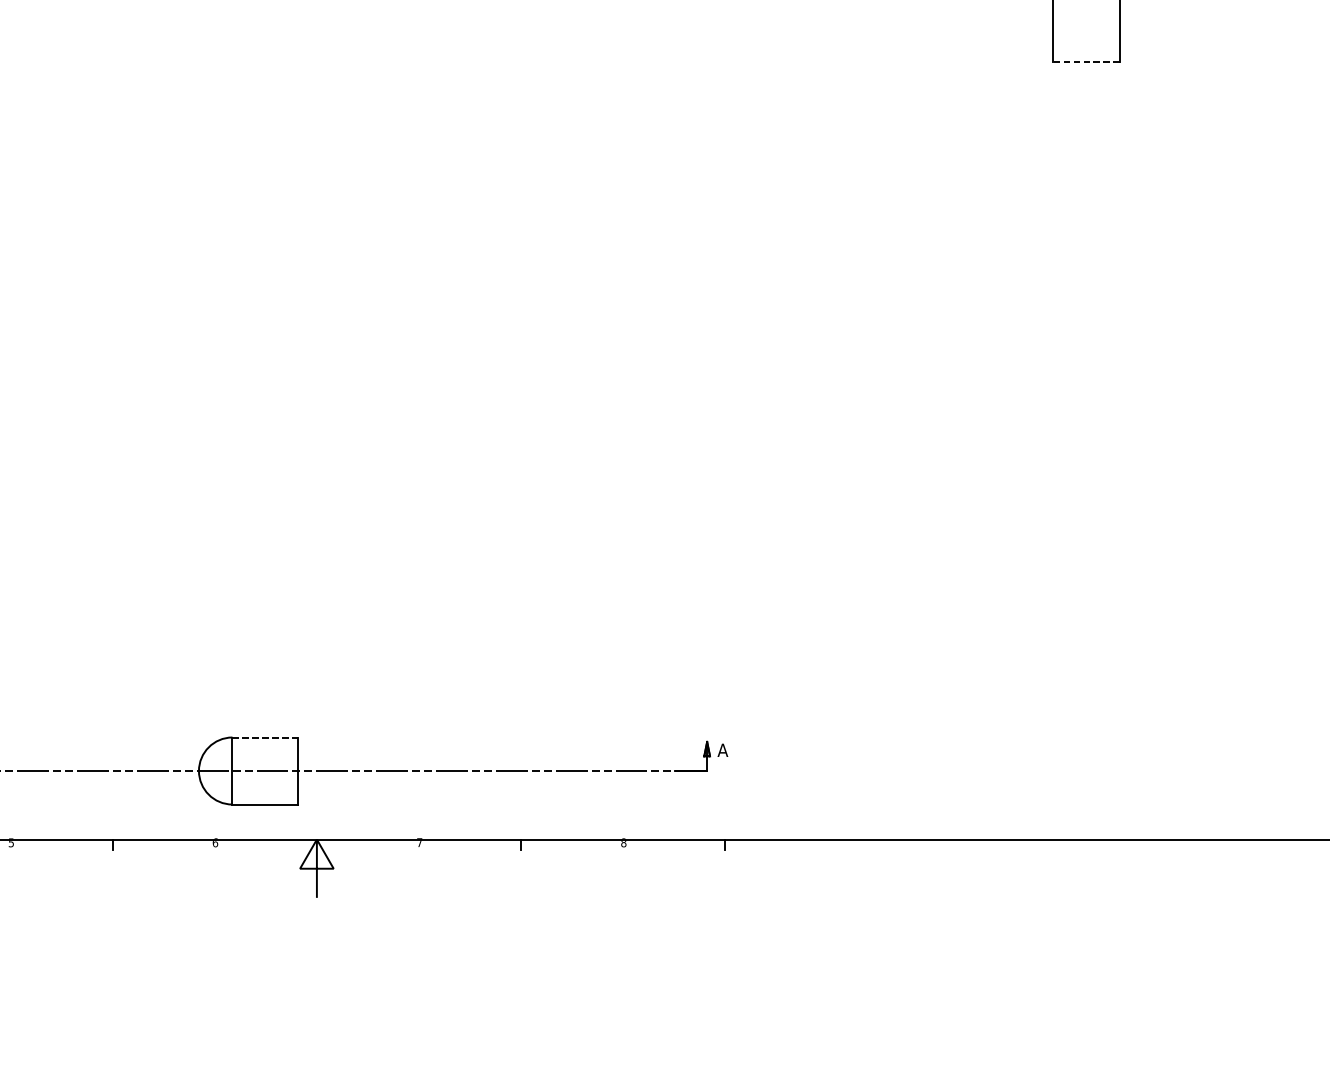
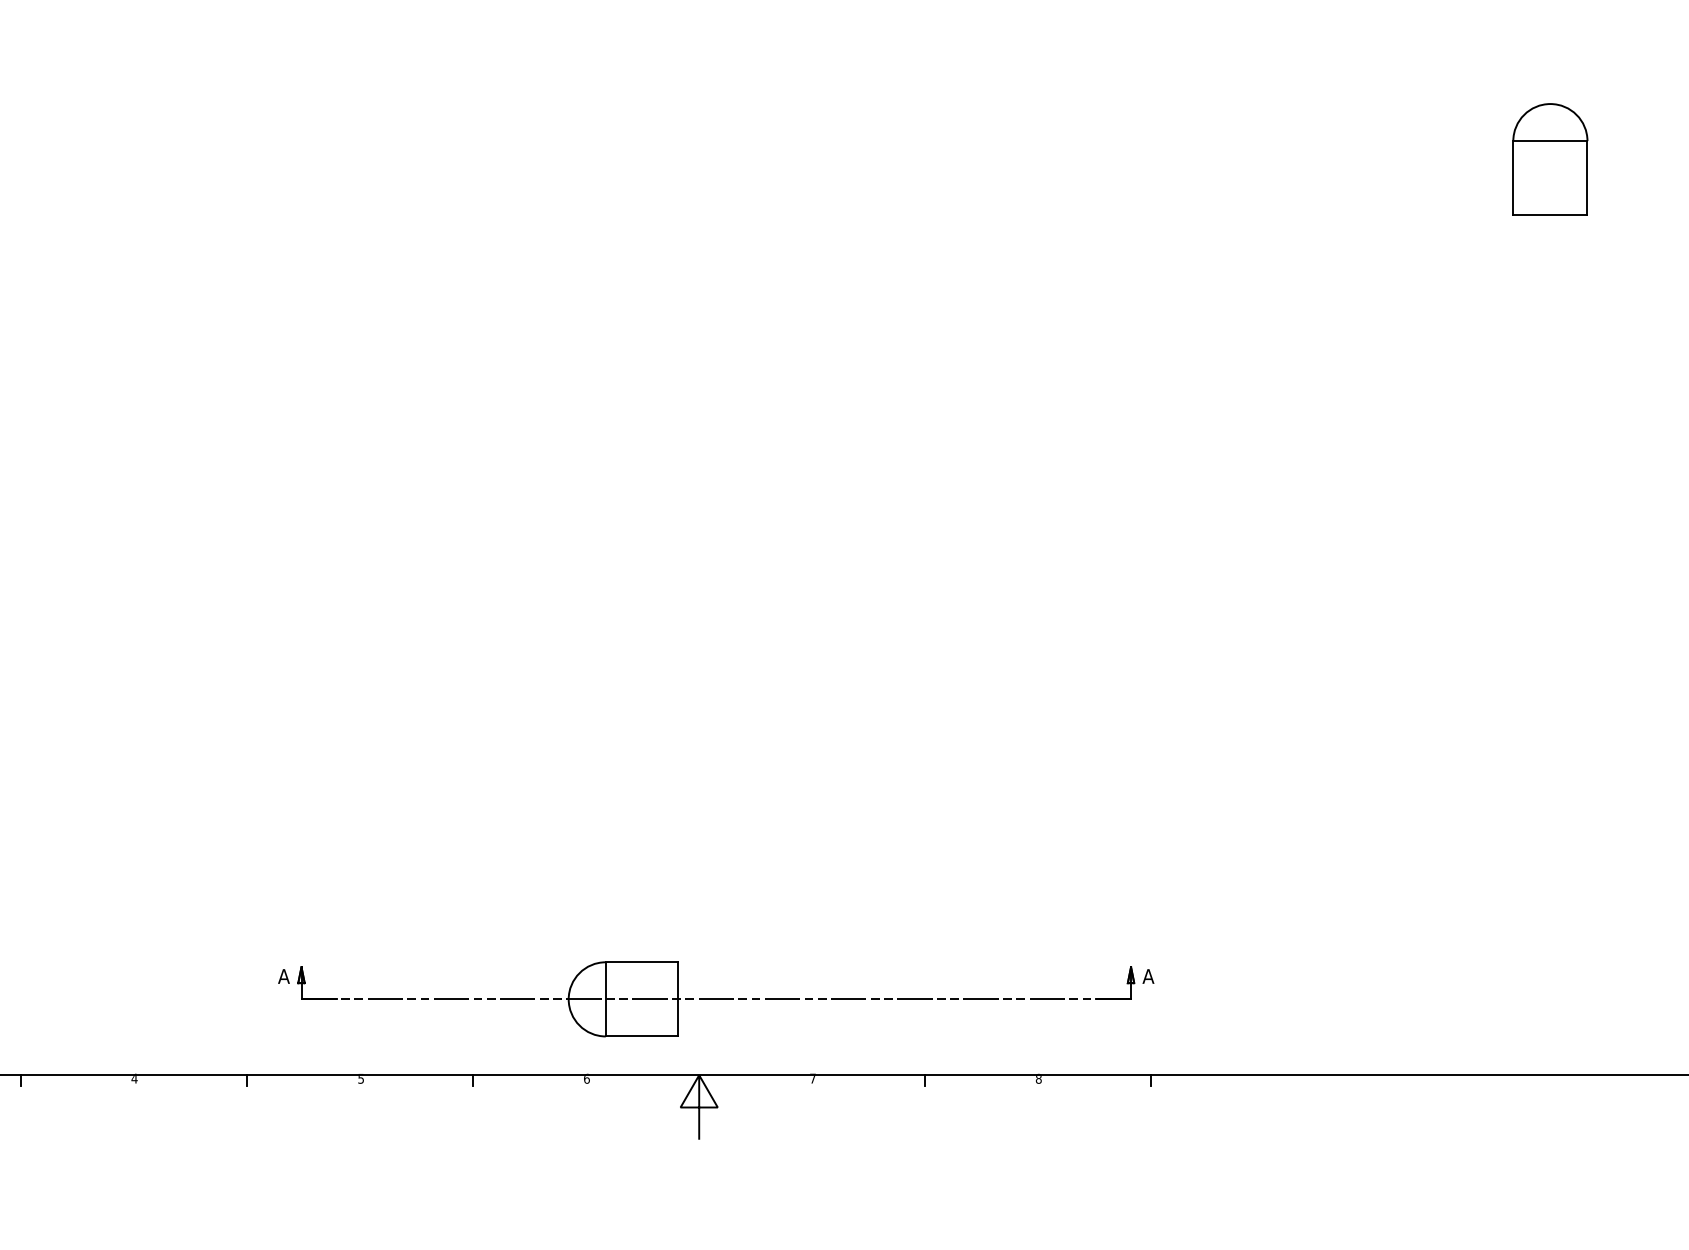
line: (1085, 62) -> (1549, 215), dashed -> solid
line: (265, 737) -> (642, 962), dashed -> solid

